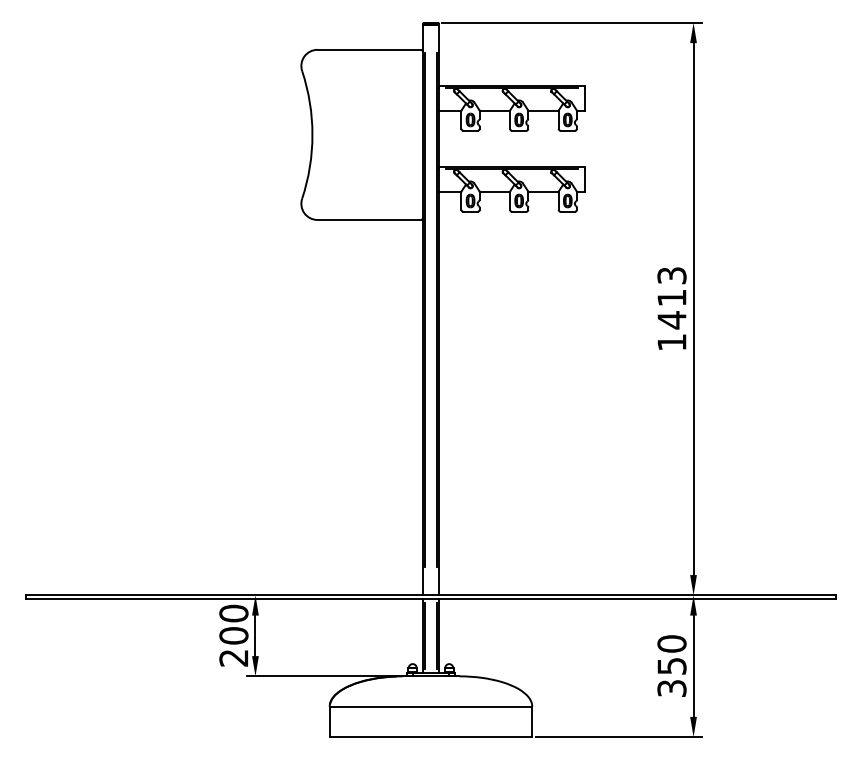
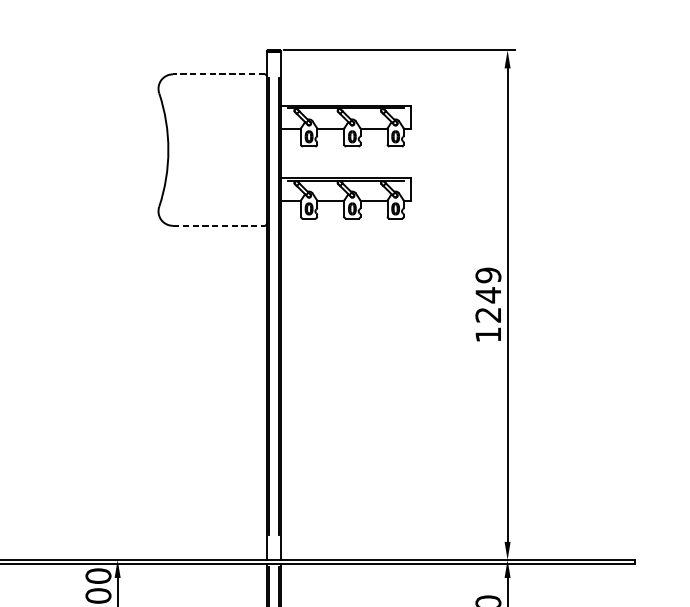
line: (369, 49) -> (219, 74), solid -> dashed
line: (369, 219) -> (219, 225), solid -> dashed
text: (671, 298) -> (487, 295), 1413 -> 1249

